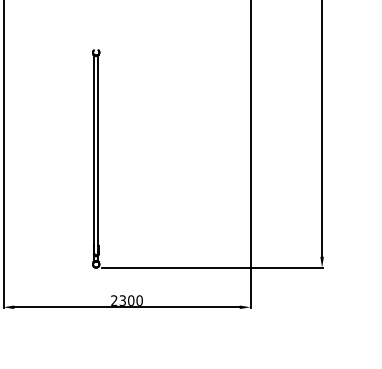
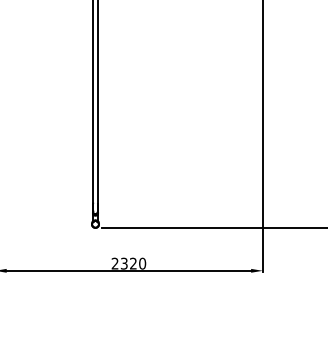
text: (131, 300) -> (133, 263), 2300 -> 2320

